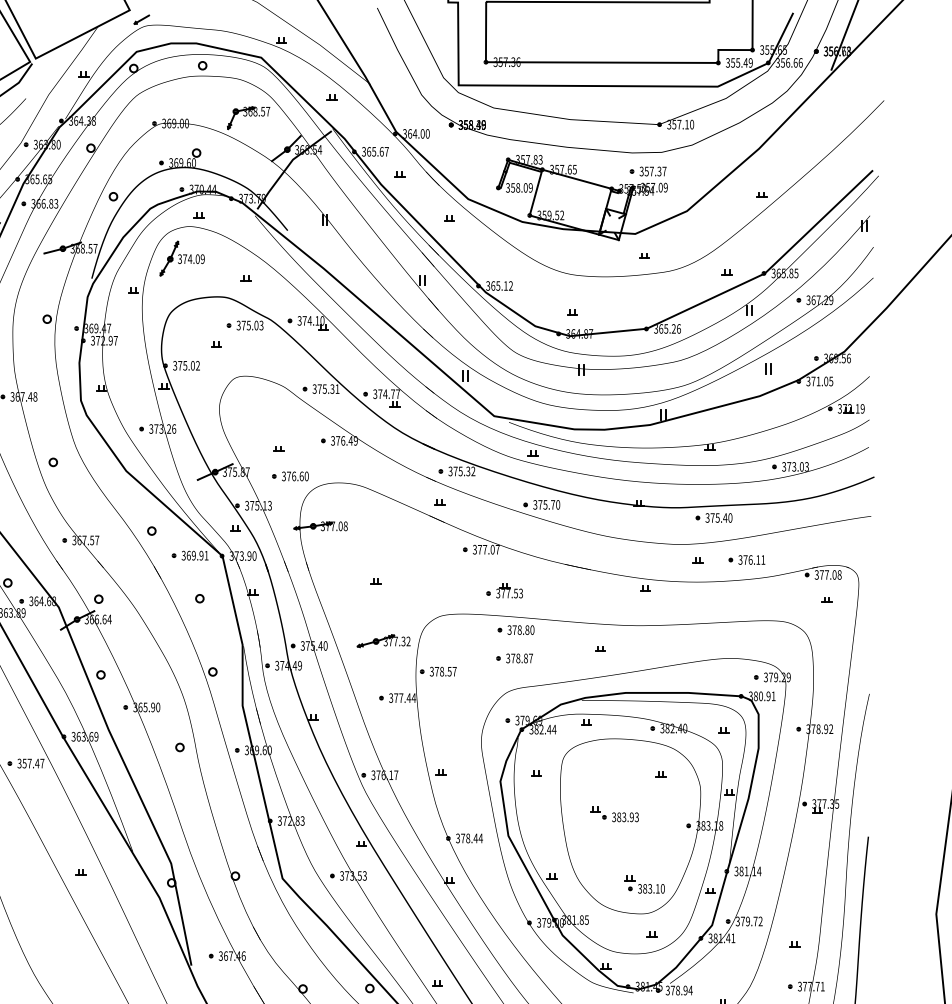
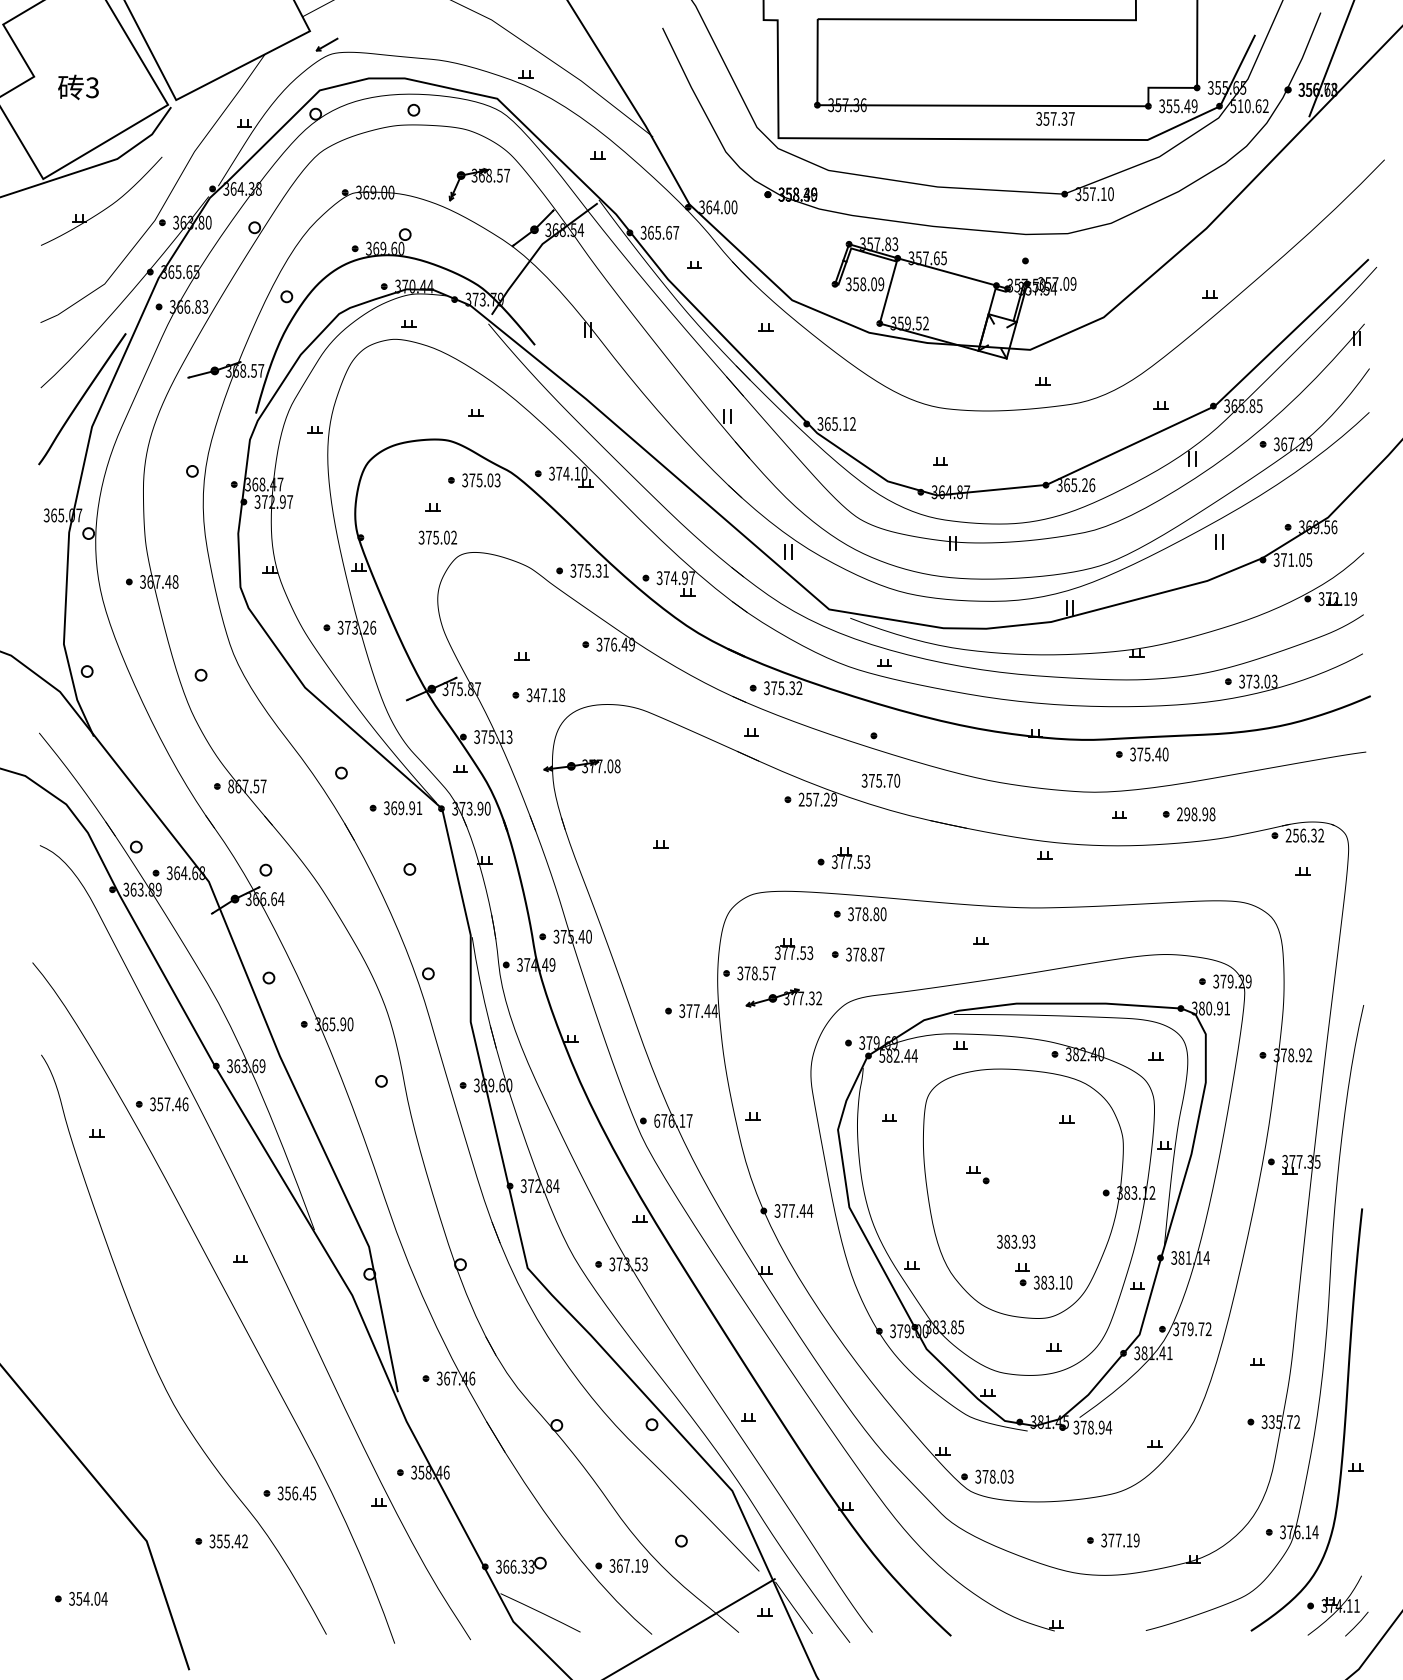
text: (789, 63) -> (1249, 106), 356.66 -> 510.62
text: (653, 171) -> (1055, 118), moved
part: (182, 258) -> (384, 384), removed
text: (96, 328) -> (262, 484), 369.47 -> 368.47
text: (186, 365) -> (437, 537), moved
text: (392, 394) -> (684, 578), 374.77 -> 374.97
text: (297, 476) -> (549, 695), 376.60 -> 347.18
text: (546, 504) -> (880, 780), moved
text: (74, 540) -> (231, 786), 367.57 -> 867.57
text: (486, 549) -> (817, 799), 377.07 -> 257.29
text: (752, 560) -> (1196, 814), 376.11 -> 298.98
text: (827, 574) -> (1304, 835), 377.08 -> 256.32
part: (383, 640) -> (783, 997), moved
part: (469, 654) -> (793, 948), added
text: (531, 729) -> (882, 1055), 382.44 -> 582.44
text: (42, 763) -> (185, 1104), 357.47 -> 357.46
text: (373, 774) -> (657, 1120), 376.17 -> 676.17
text: (625, 817) -> (1016, 1241), moved
text: (302, 821) -> (556, 1186), 372.83 -> 372.84
text: (721, 825) -> (1152, 1192), 383.18 -> 383.12
text: (467, 838) -> (791, 1210), 378.44 -> 377.44
text: (573, 920) -> (942, 1327), 381.85 -> 383.85
text: (813, 986) -> (1284, 1422), 377.71 -> 335.72

